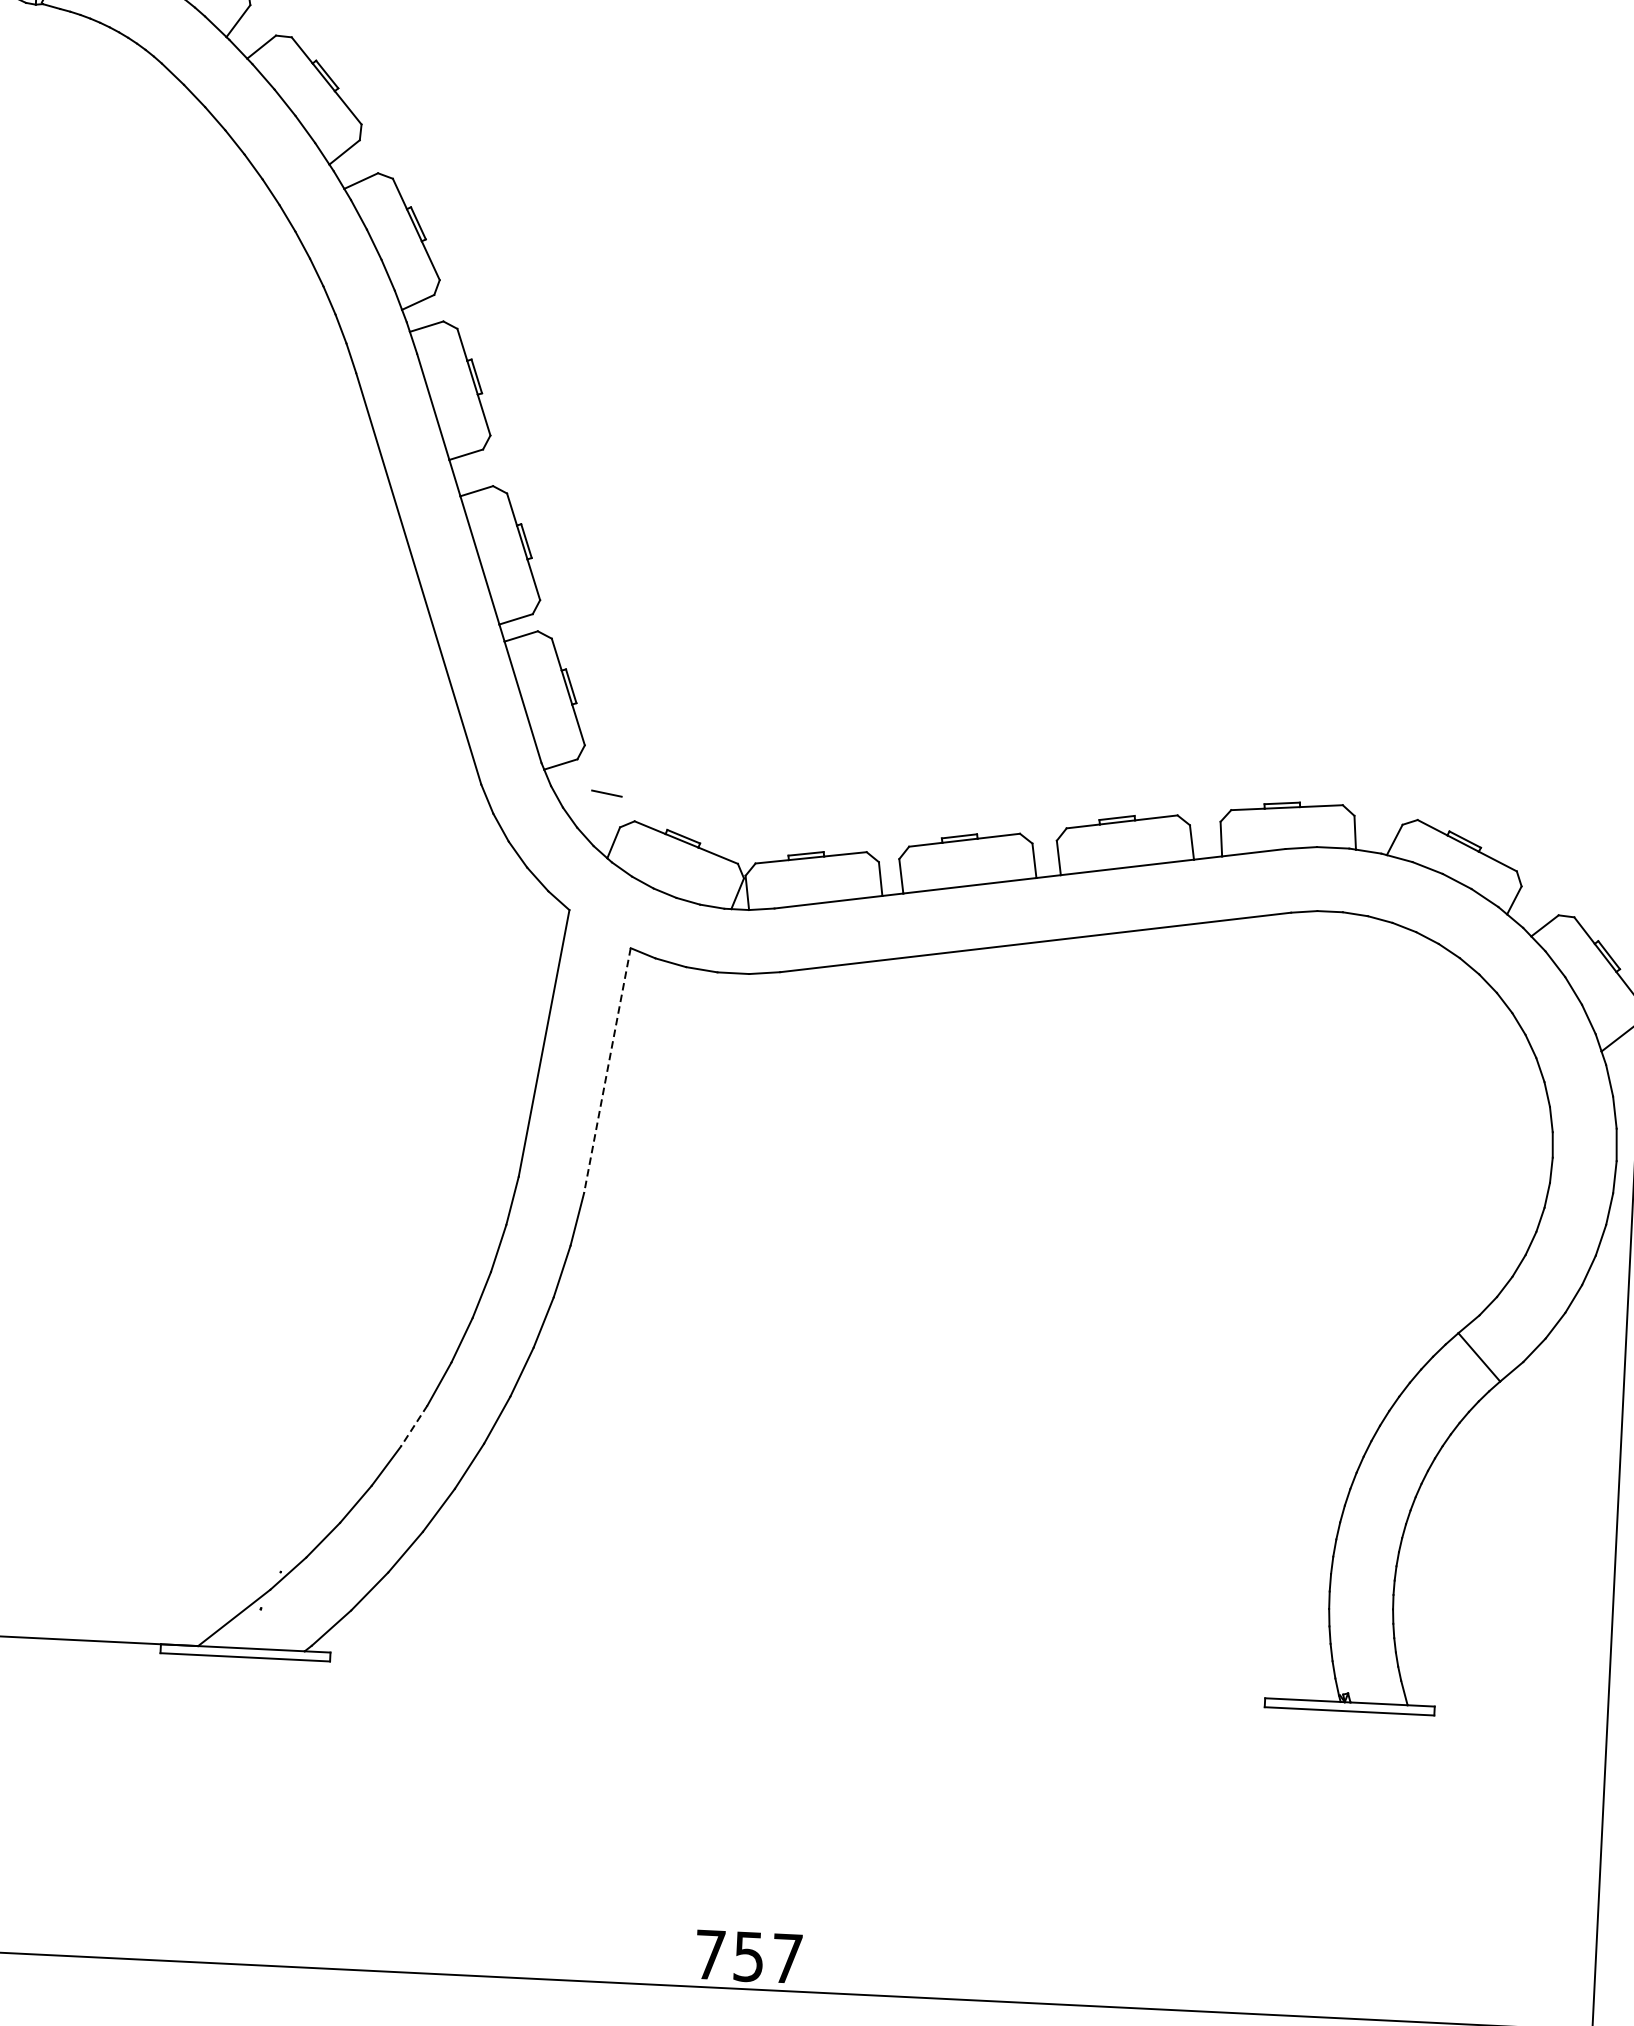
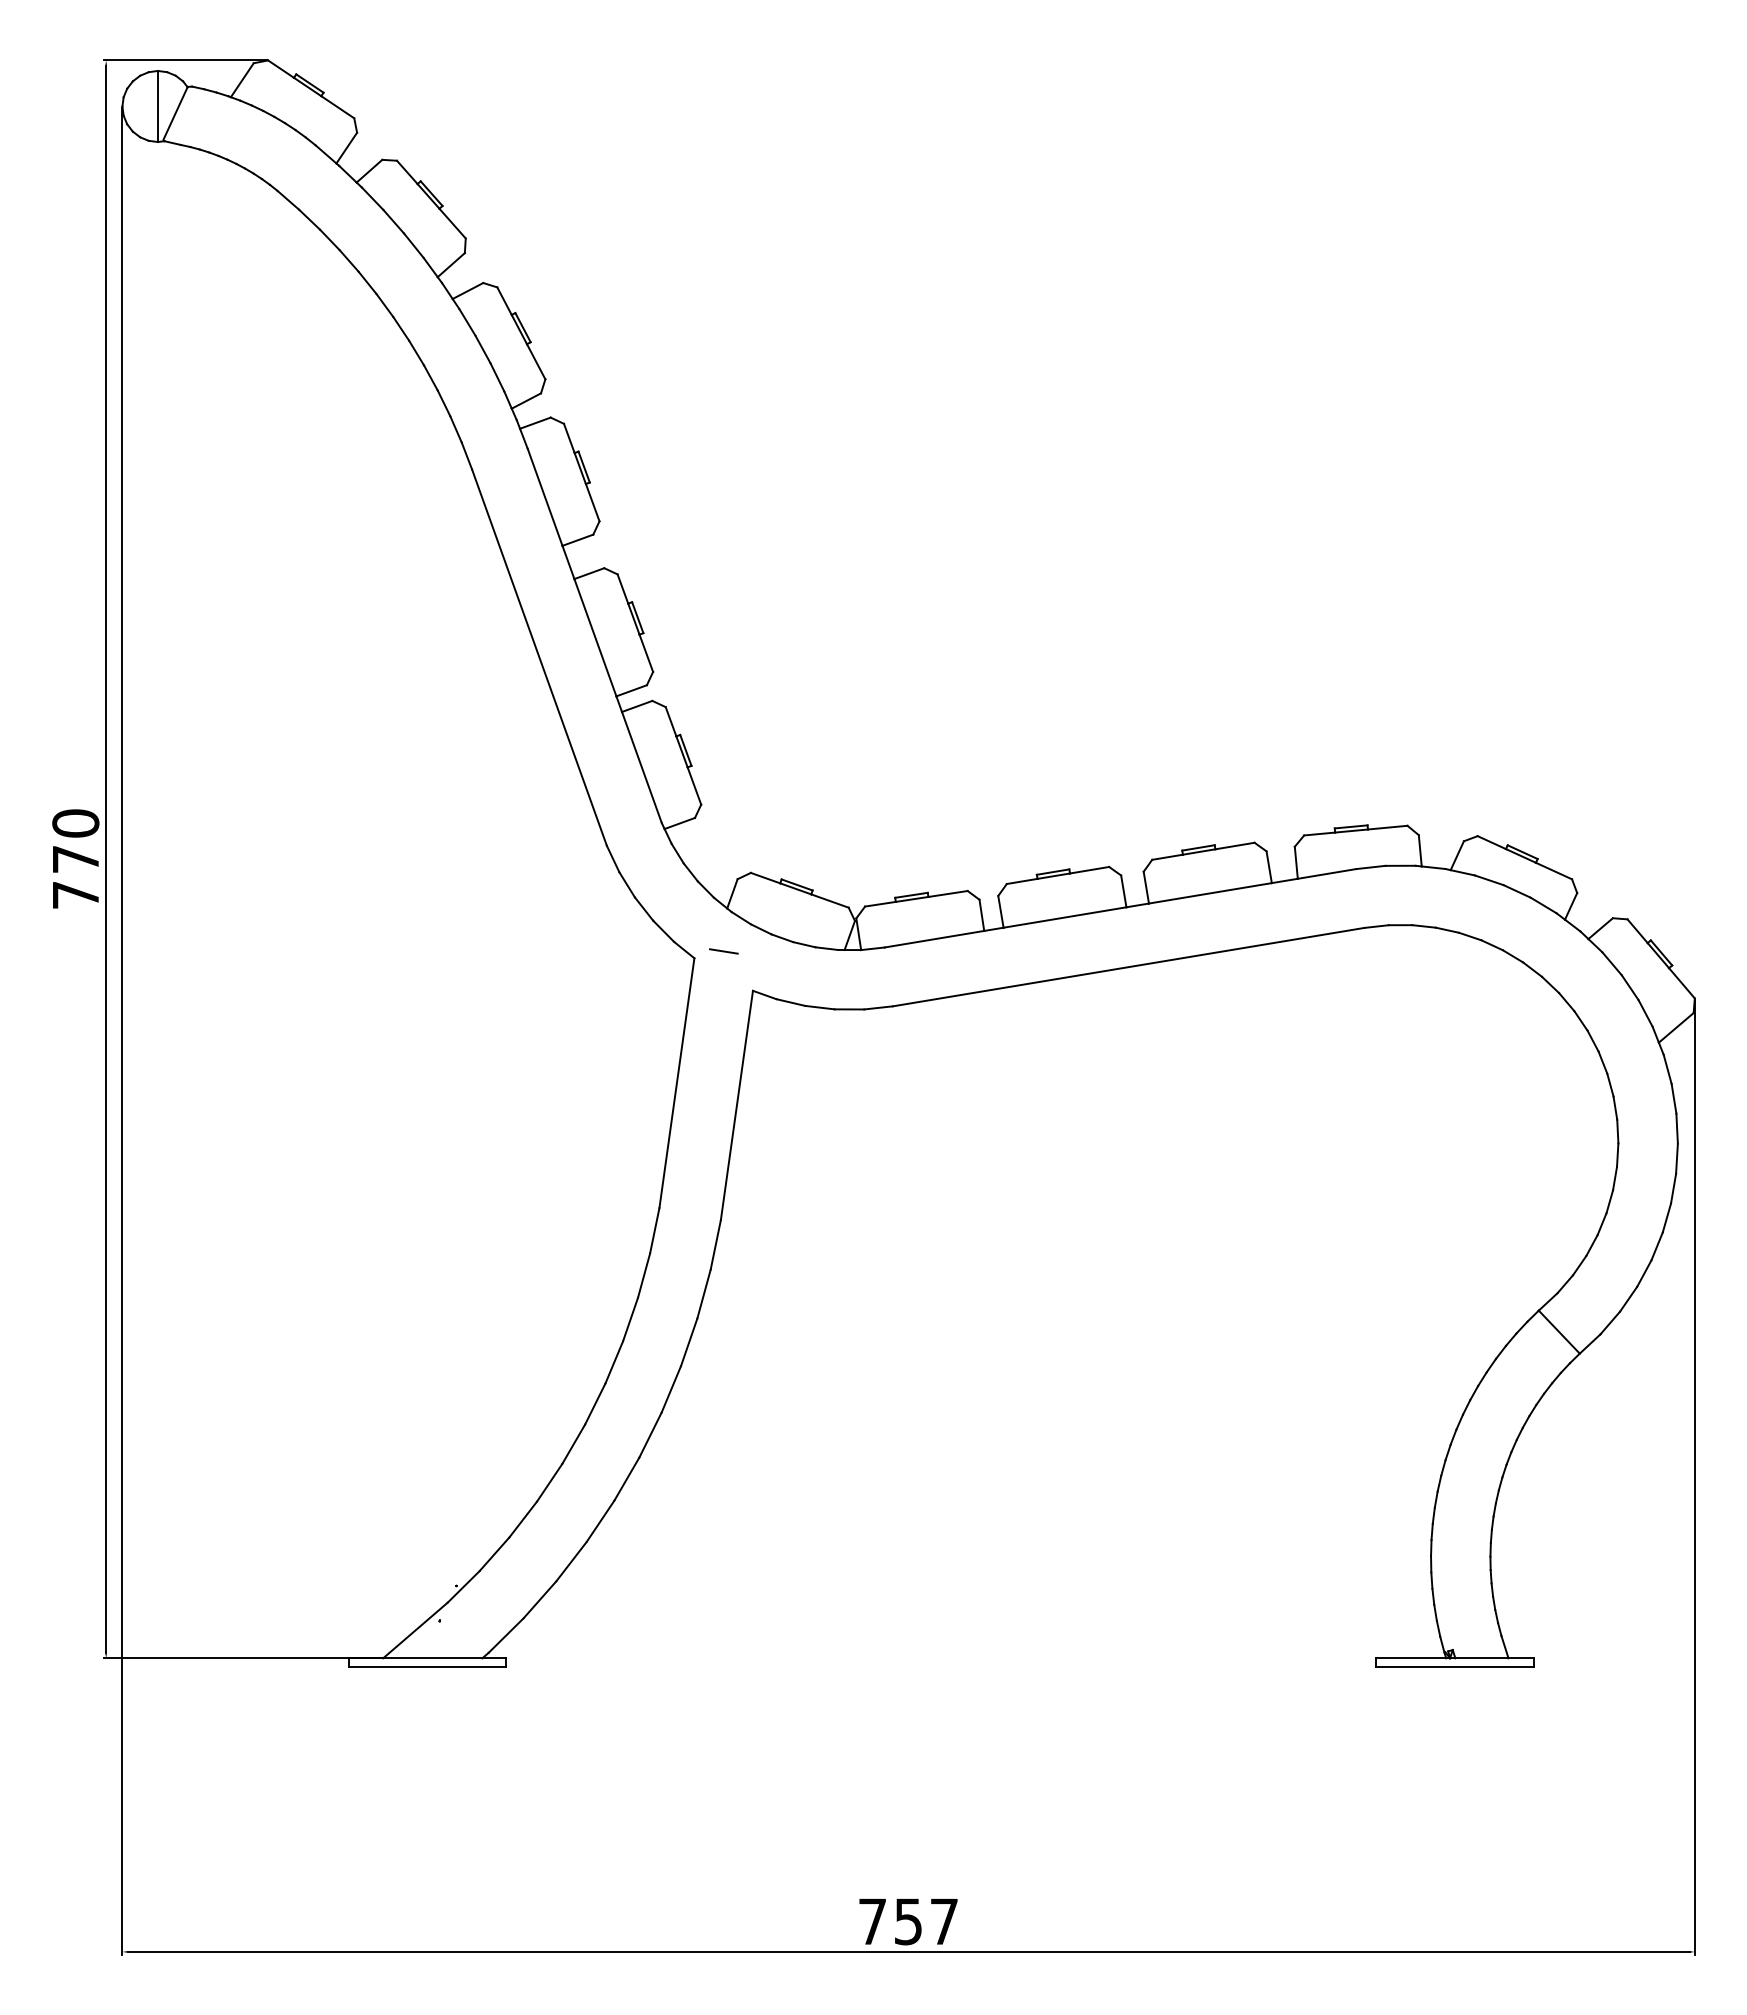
line: (606, 793) -> (723, 951), moved
line: (606, 1070) -> (736, 1105), dashed -> solid
line: (413, 1426) -> (573, 1444), dashed -> solid

